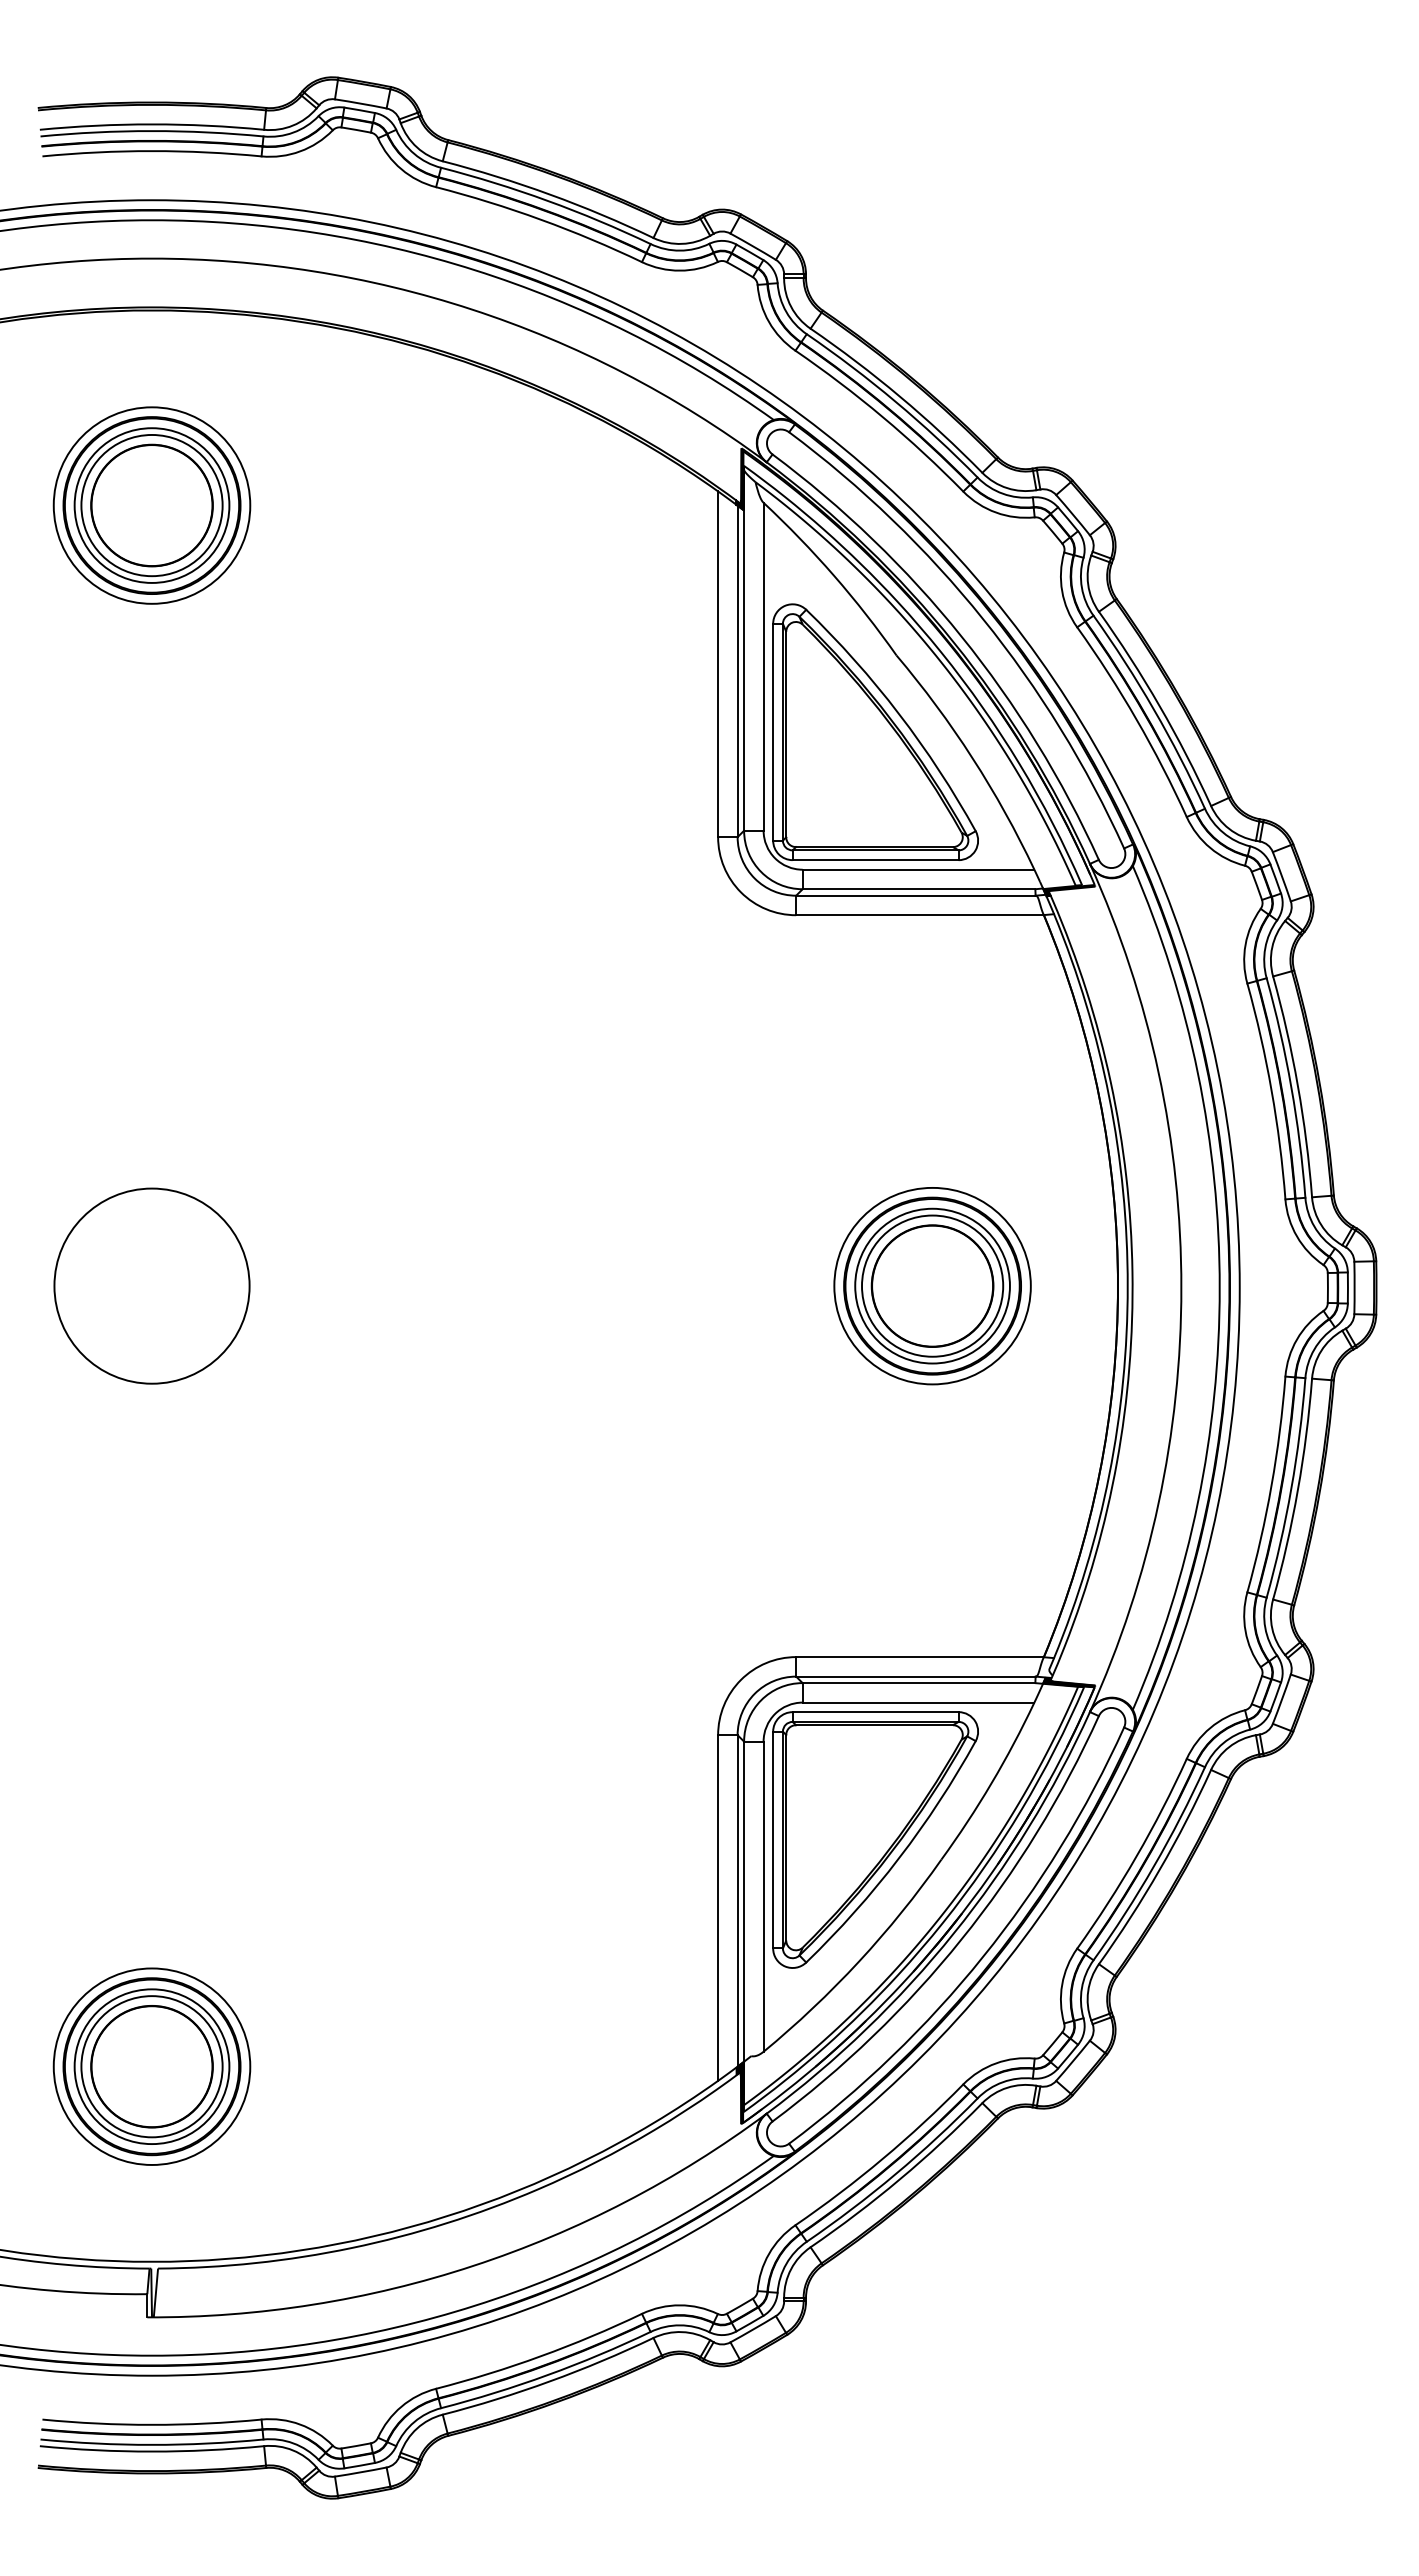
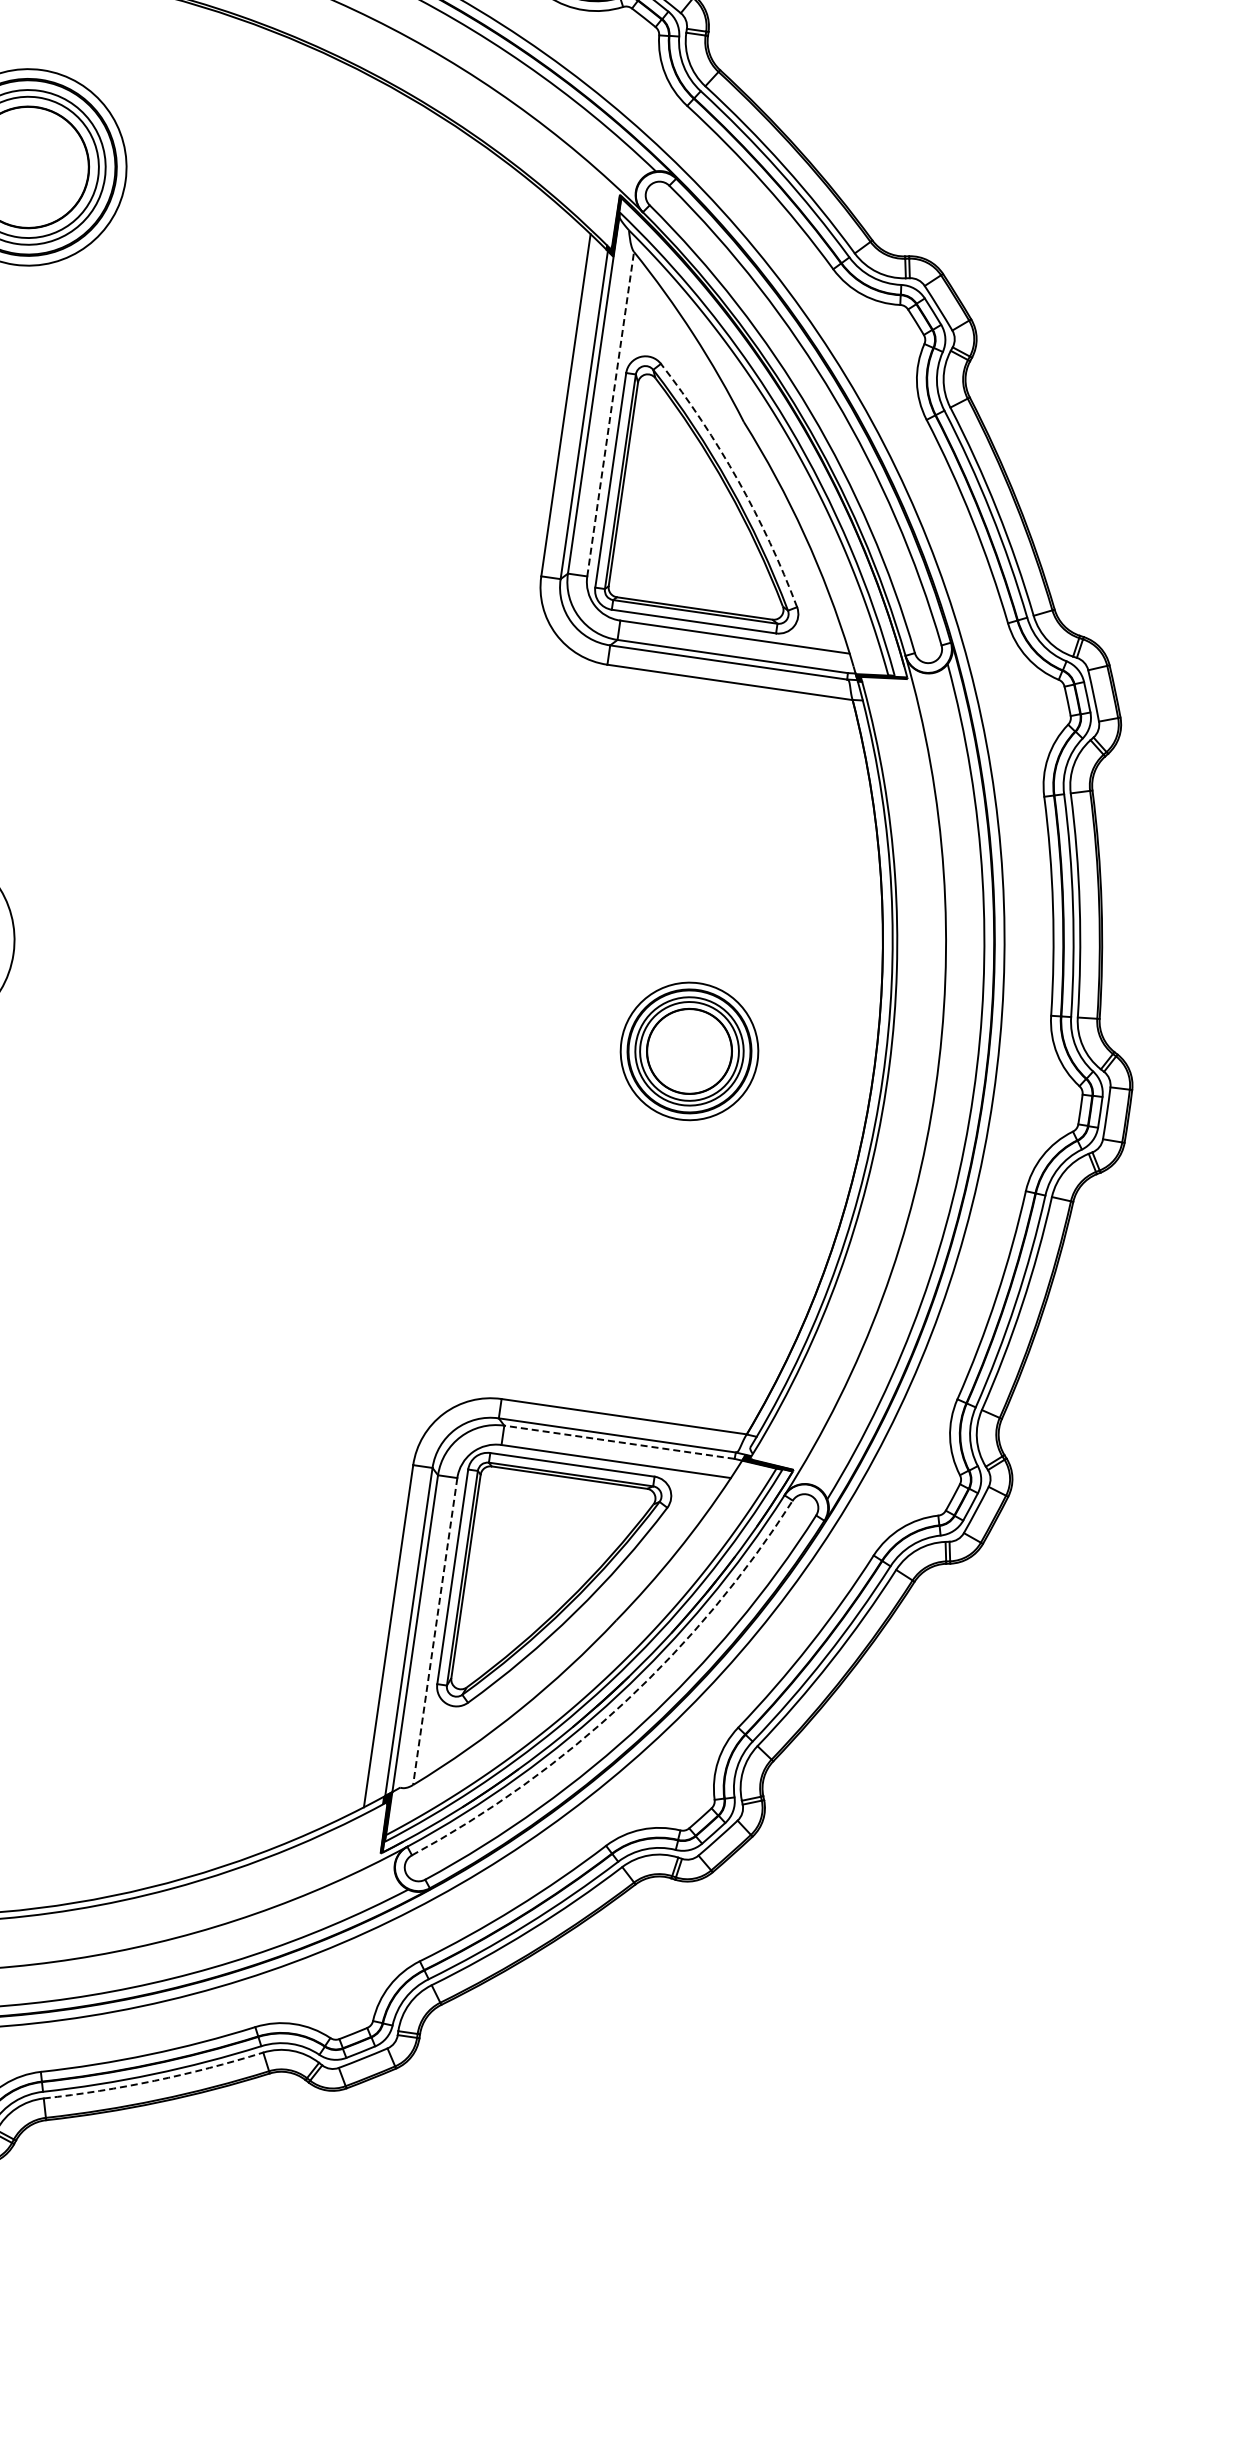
line: (763, 666) -> (610, 413), solid -> dashed
arc: (899, 714) -> (738, 480), solid -> dashed
part: (932, 1286) -> (689, 1051), size x0.7
line: (918, 1683) -> (618, 1442), solid -> dashed
line: (763, 1897) -> (434, 1632), solid -> dashed
arc: (961, 1939) -> (624, 1702), solid -> dashed
arc: (549, 2381) -> (154, 2080), solid -> dashed

